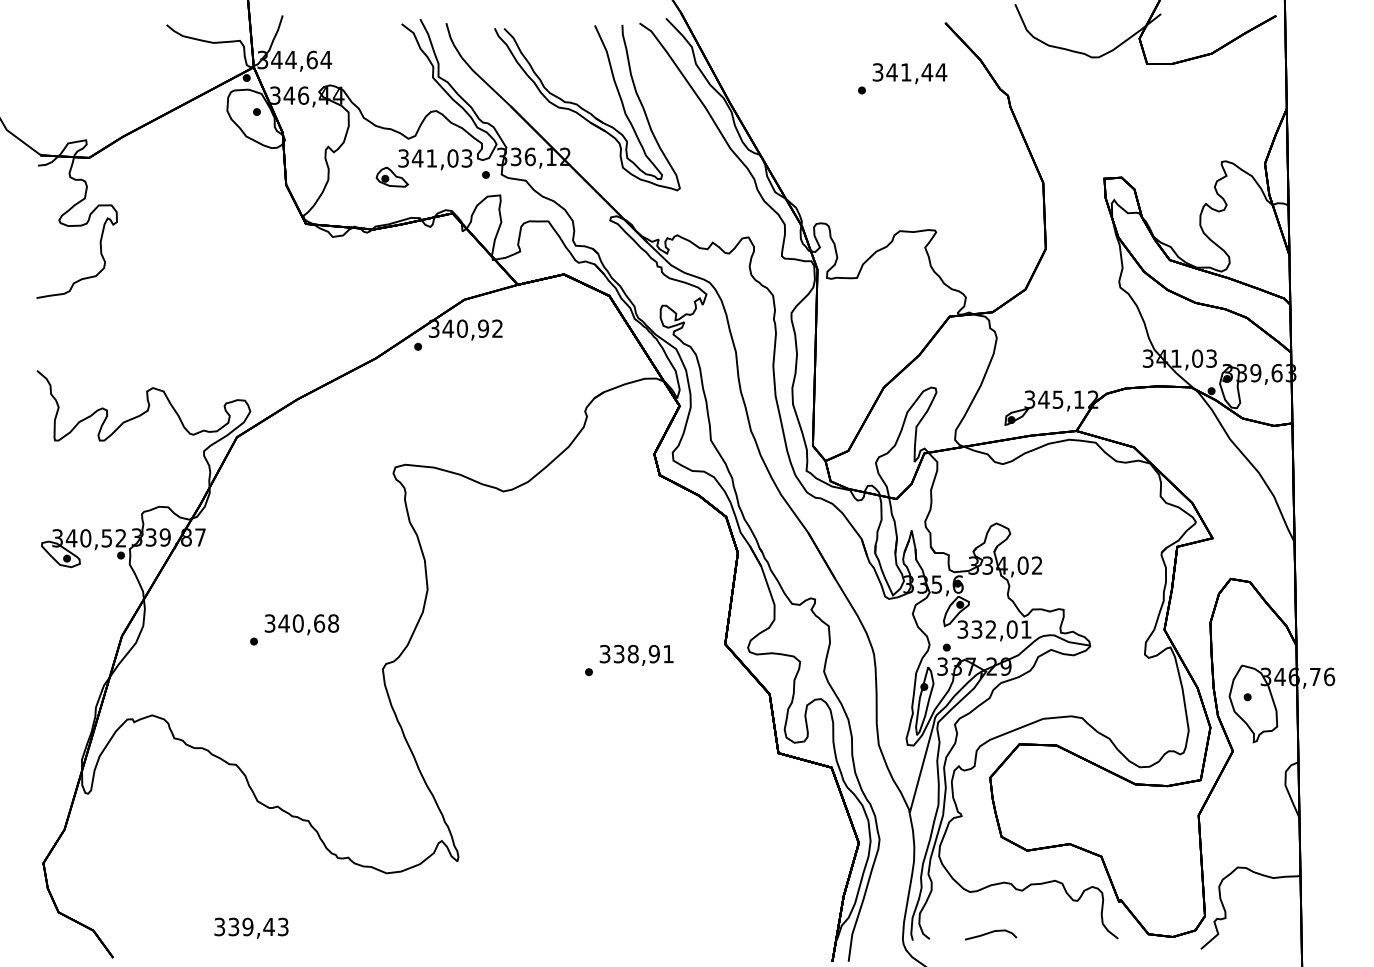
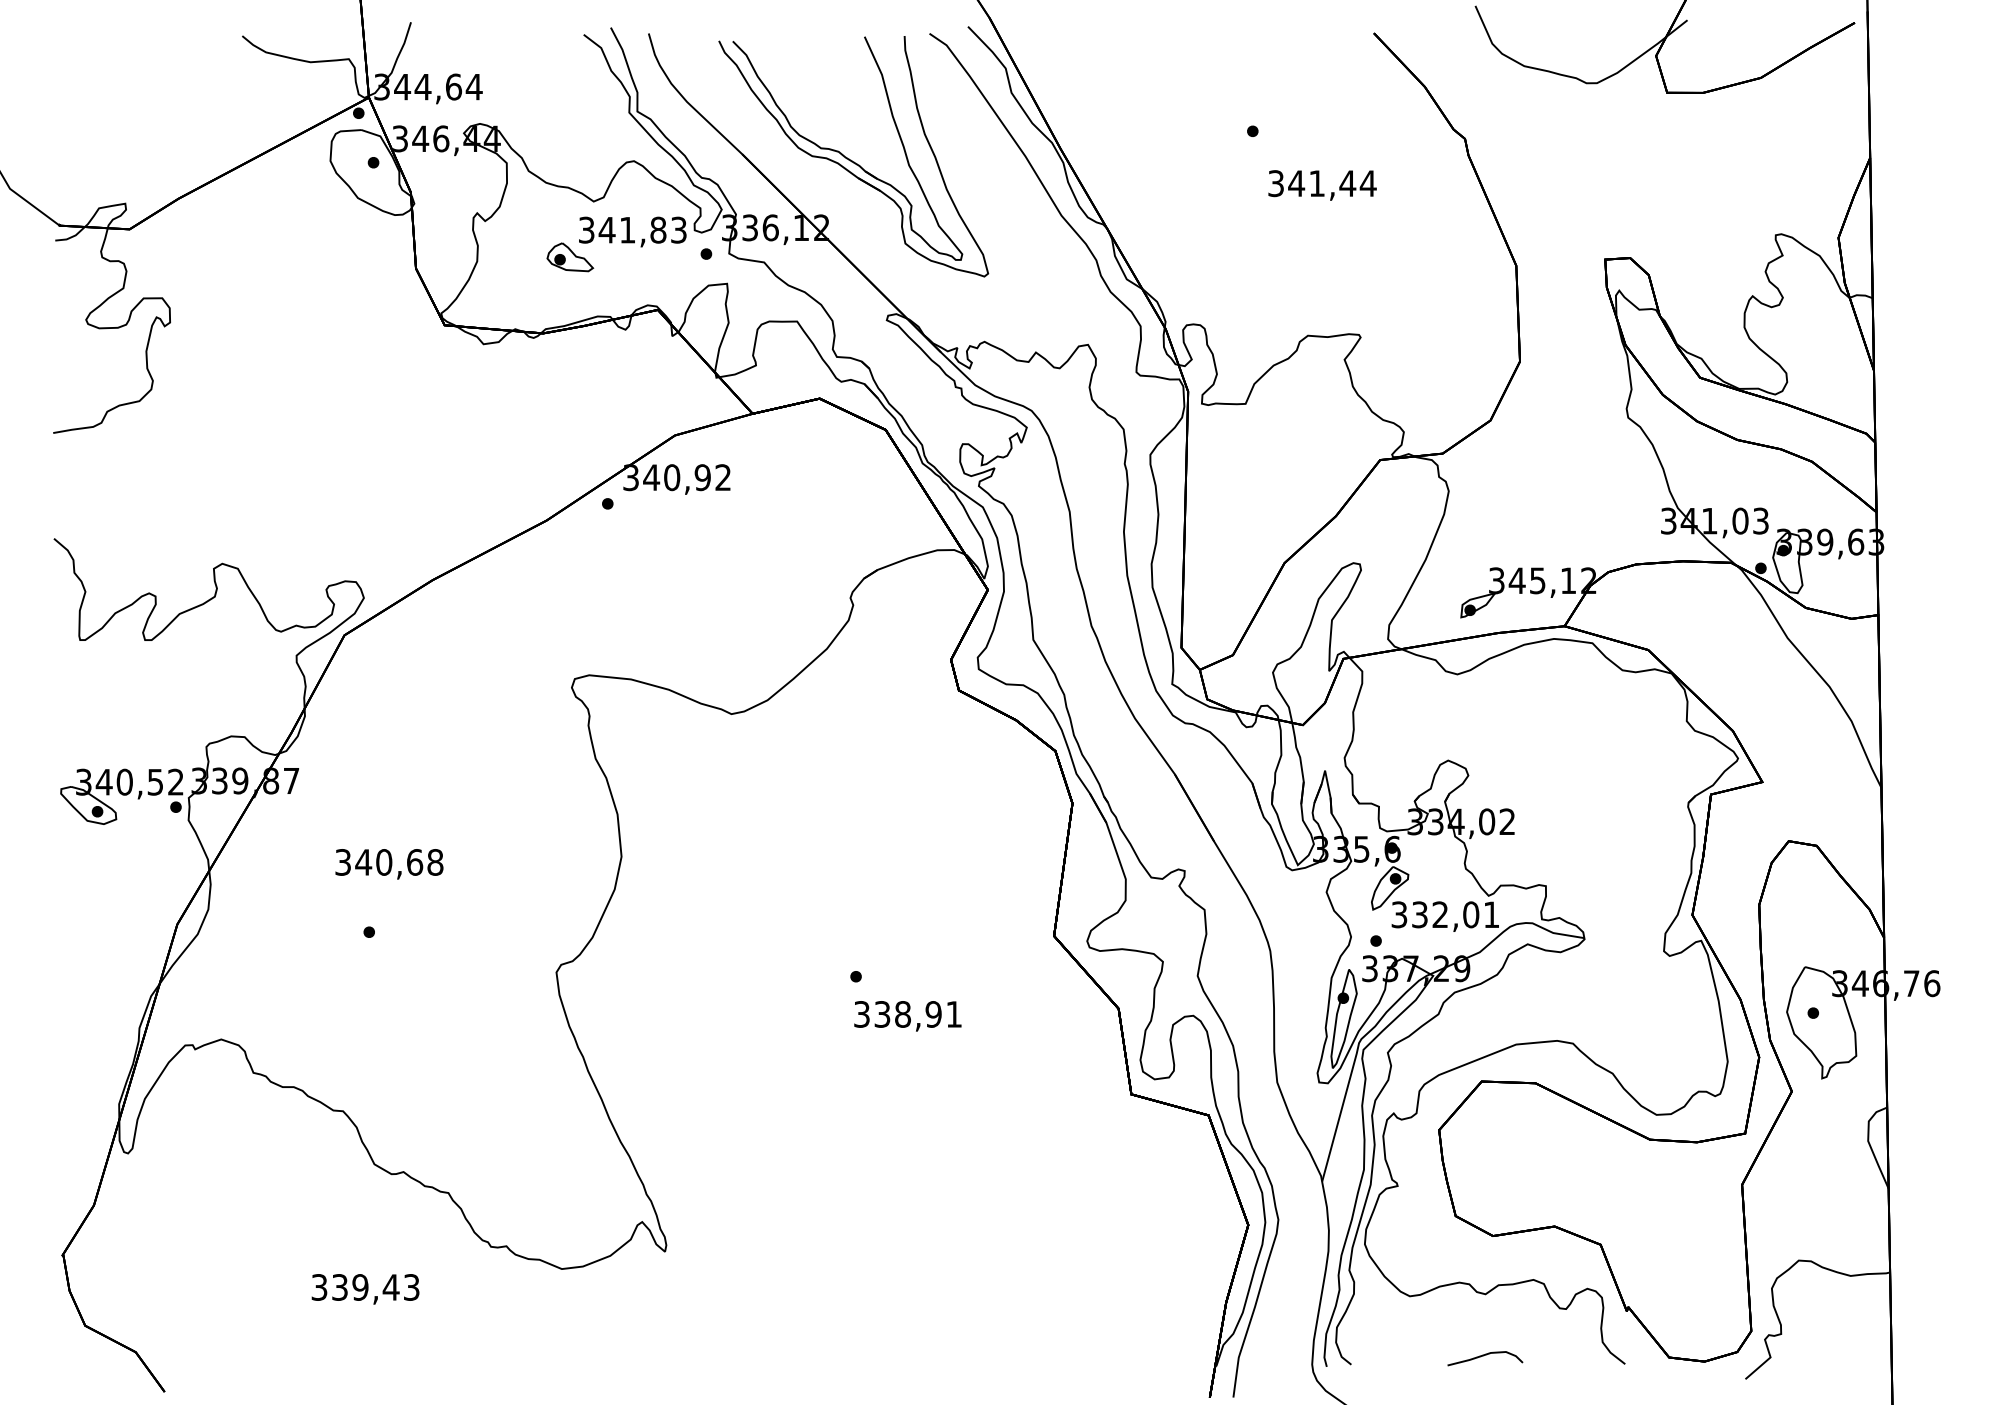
text: (909, 73) -> (1321, 185), moved
text: (452, 158) -> (657, 230), 341,03 -> 341,83
text: (301, 624) -> (388, 863), moved
text: (636, 654) -> (907, 1014), moved
text: (251, 927) -> (365, 1288), moved
curve: (991, 933) -> (1486, 1356), moved

